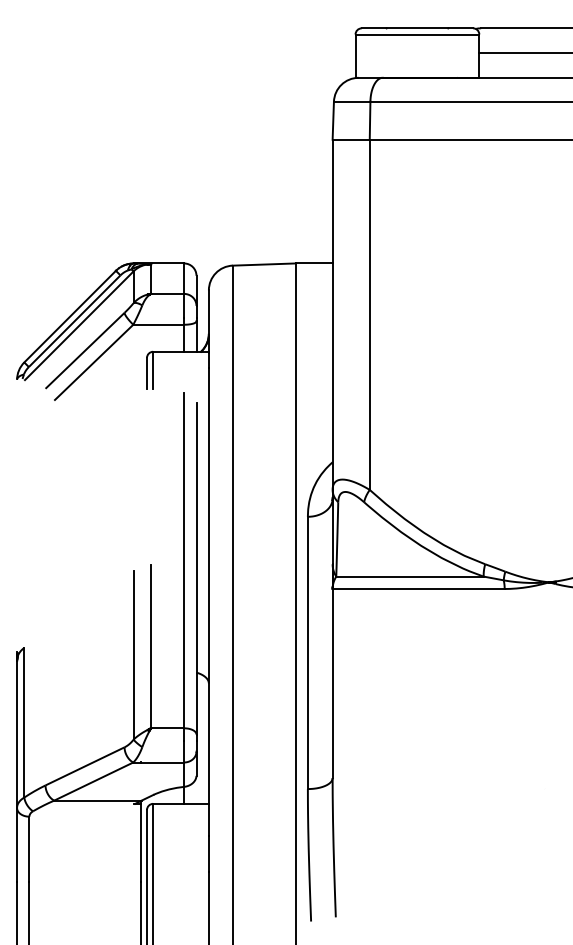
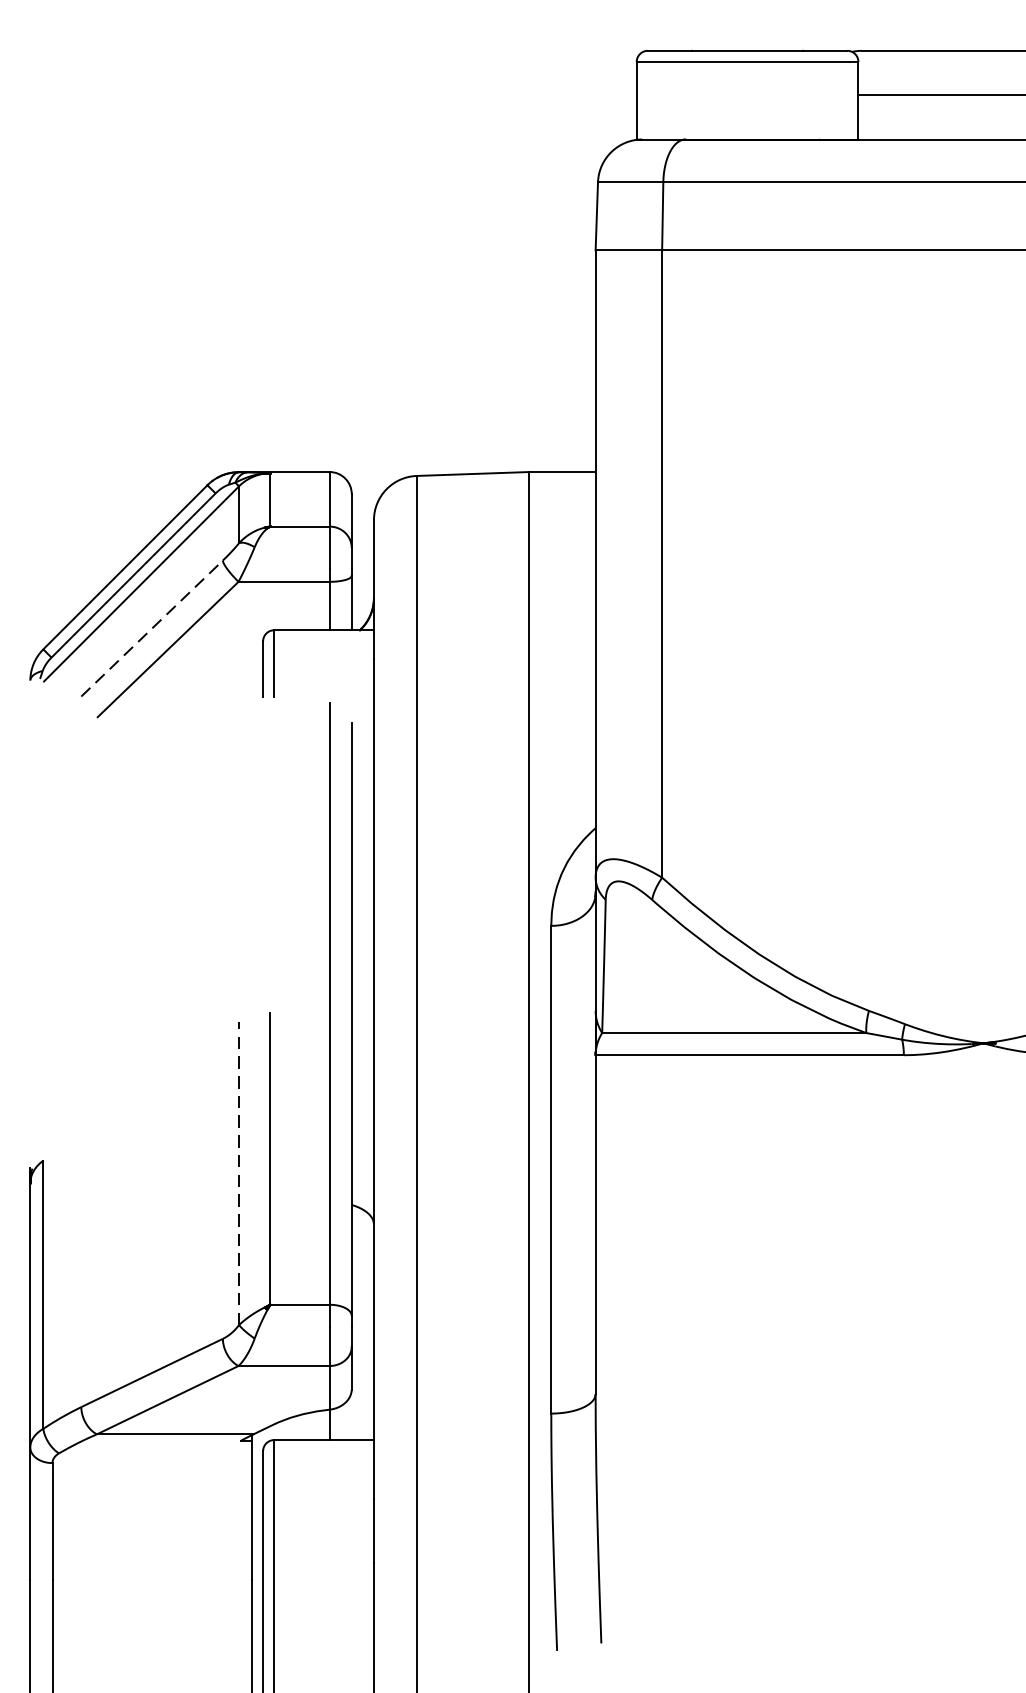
line: (85, 350) -> (152, 627), solid -> dashed
line: (133, 655) -> (238, 1174), solid -> dashed

